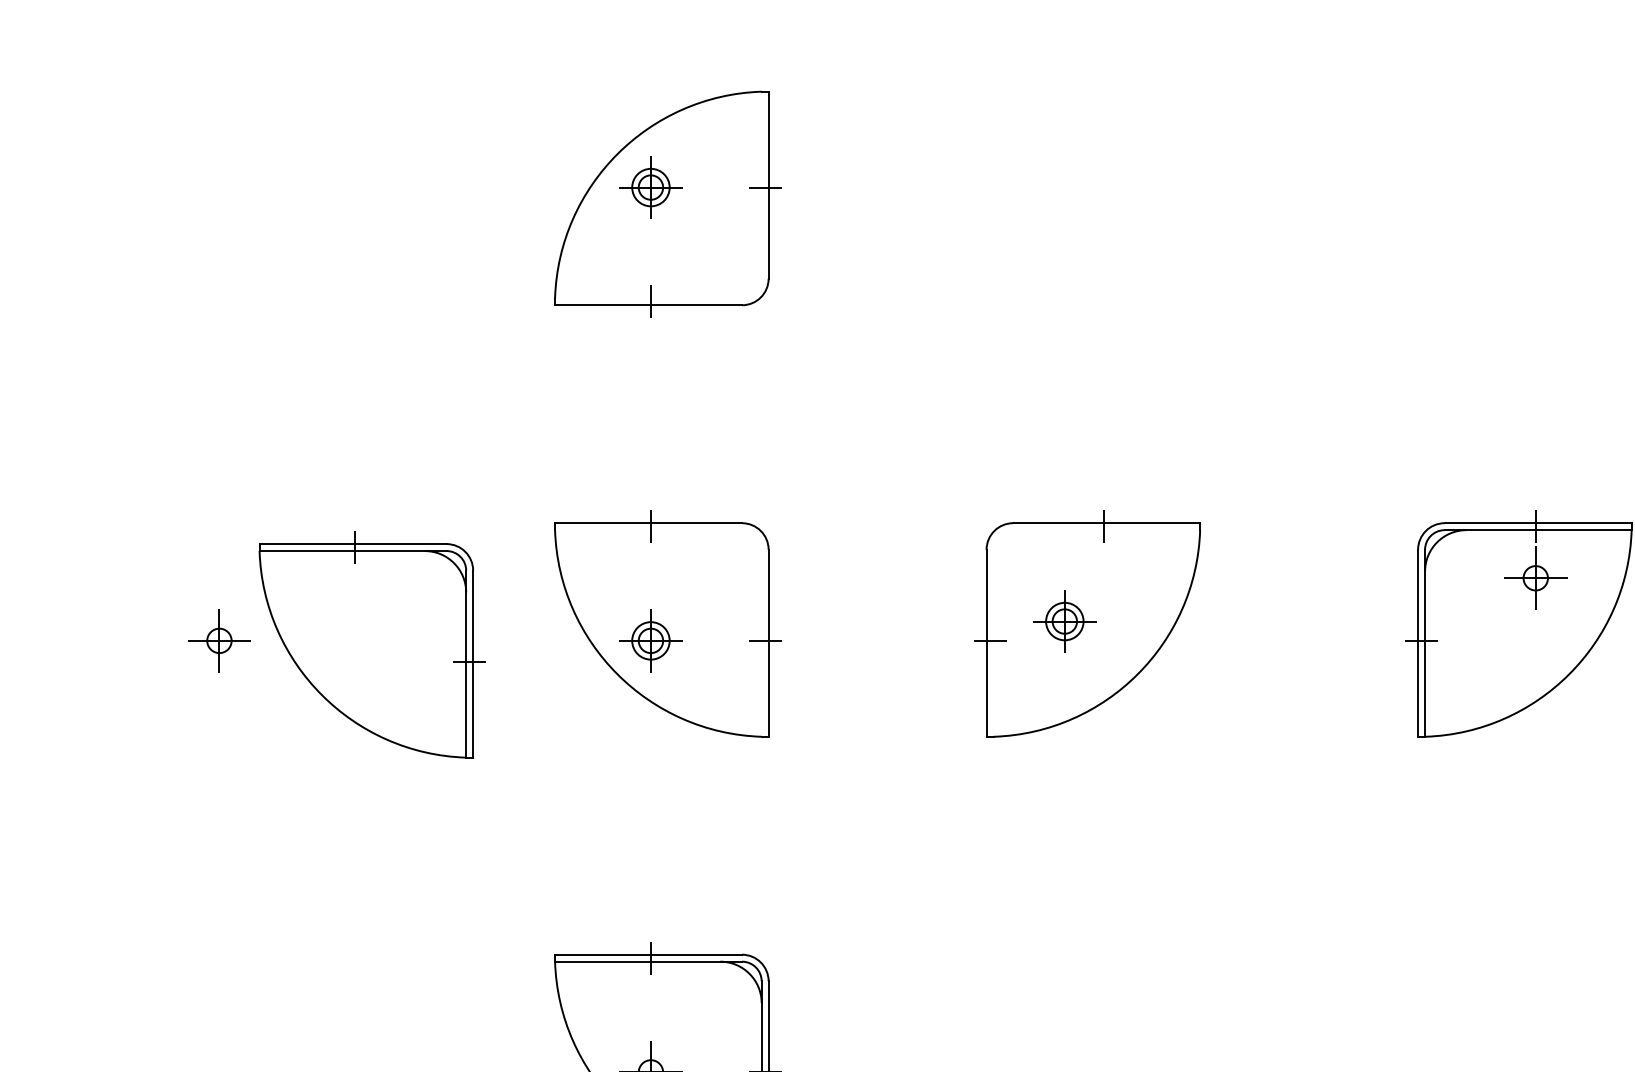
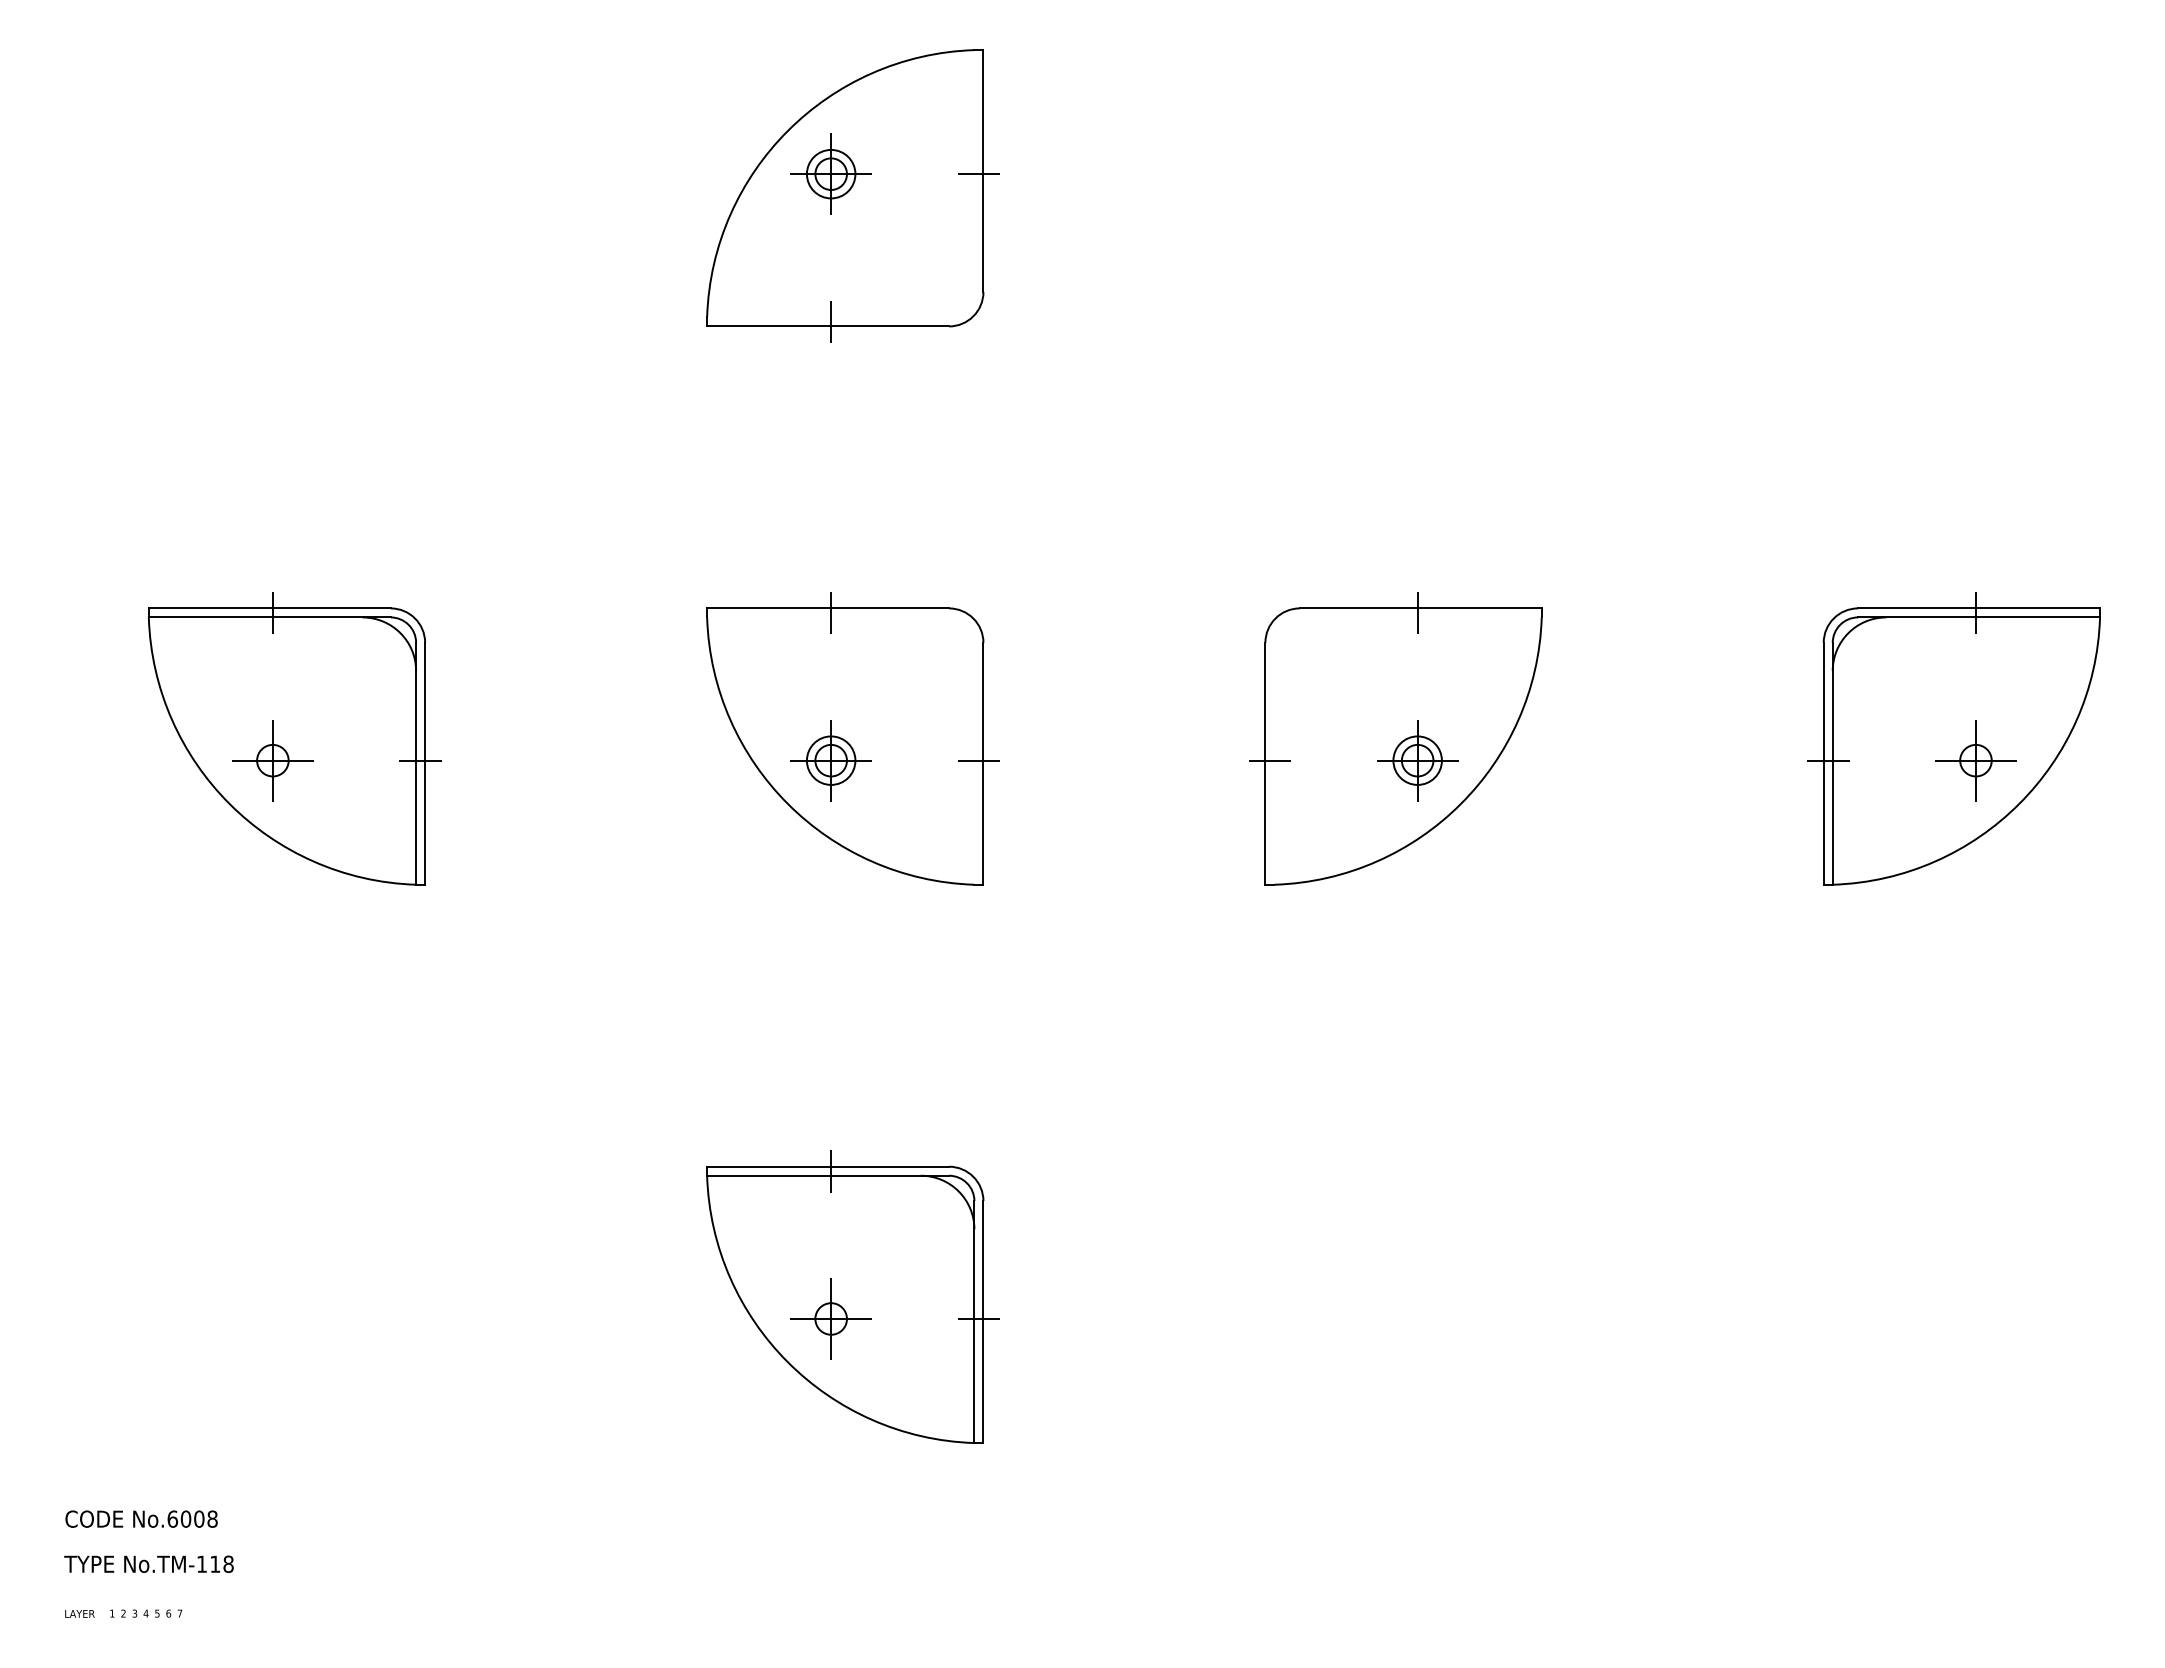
part: (1535, 578) -> (1975, 760), moved
part: (1064, 621) -> (1417, 760), moved
part: (372, 644) -> (294, 738), moved

